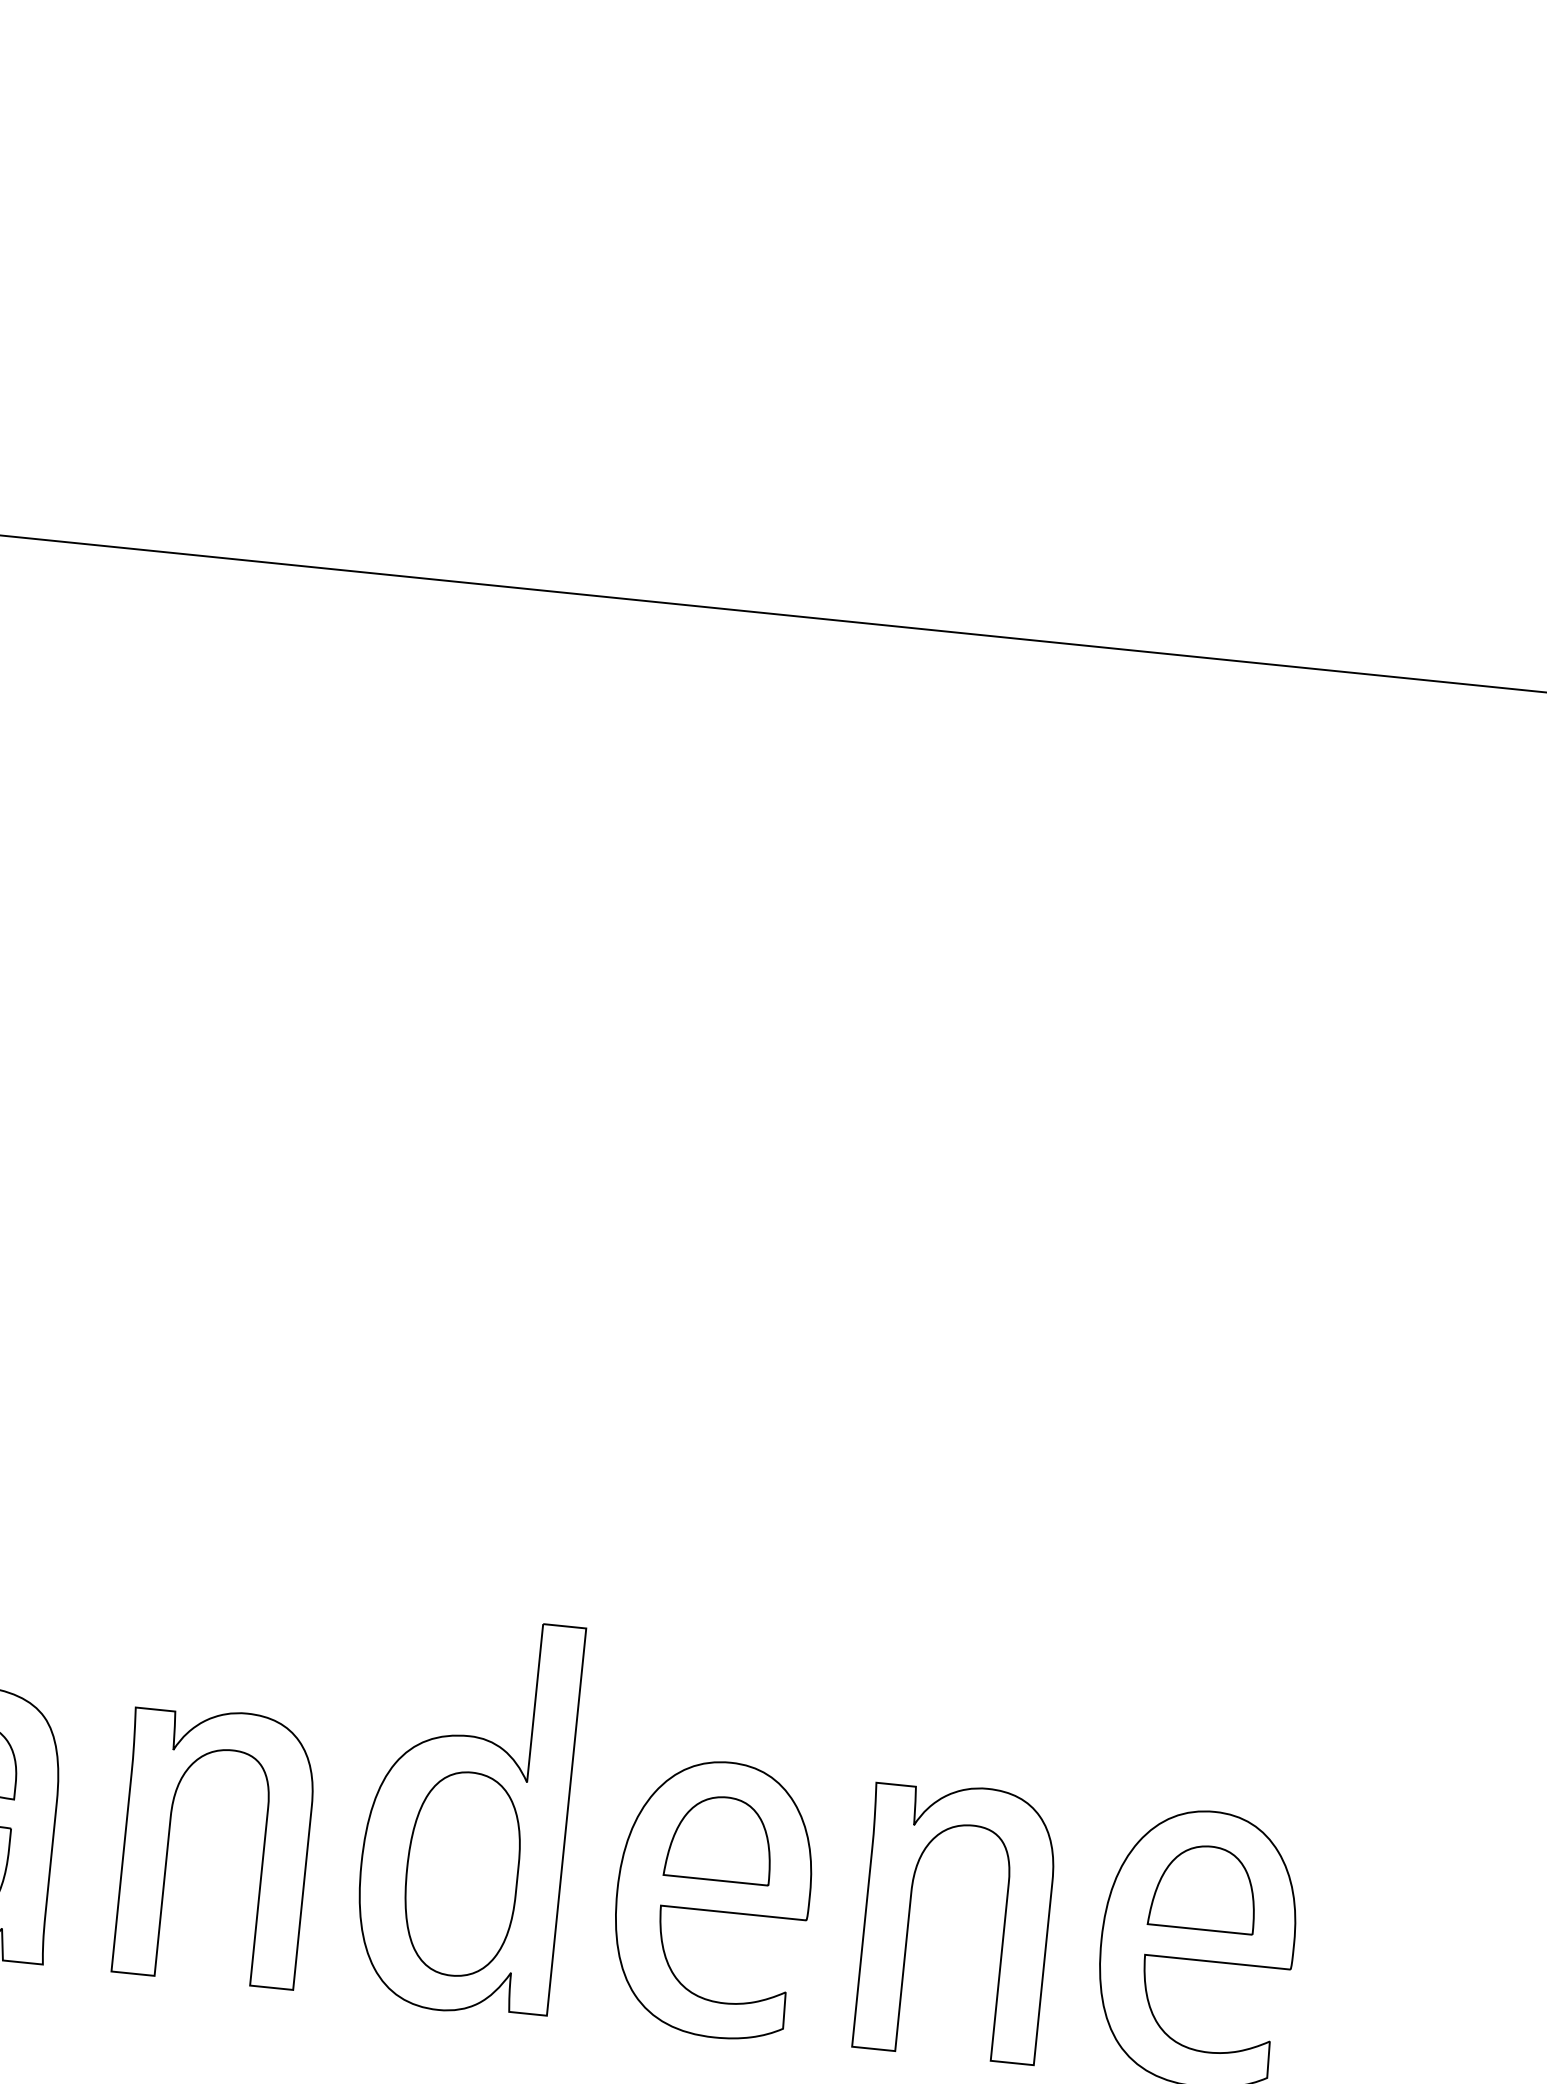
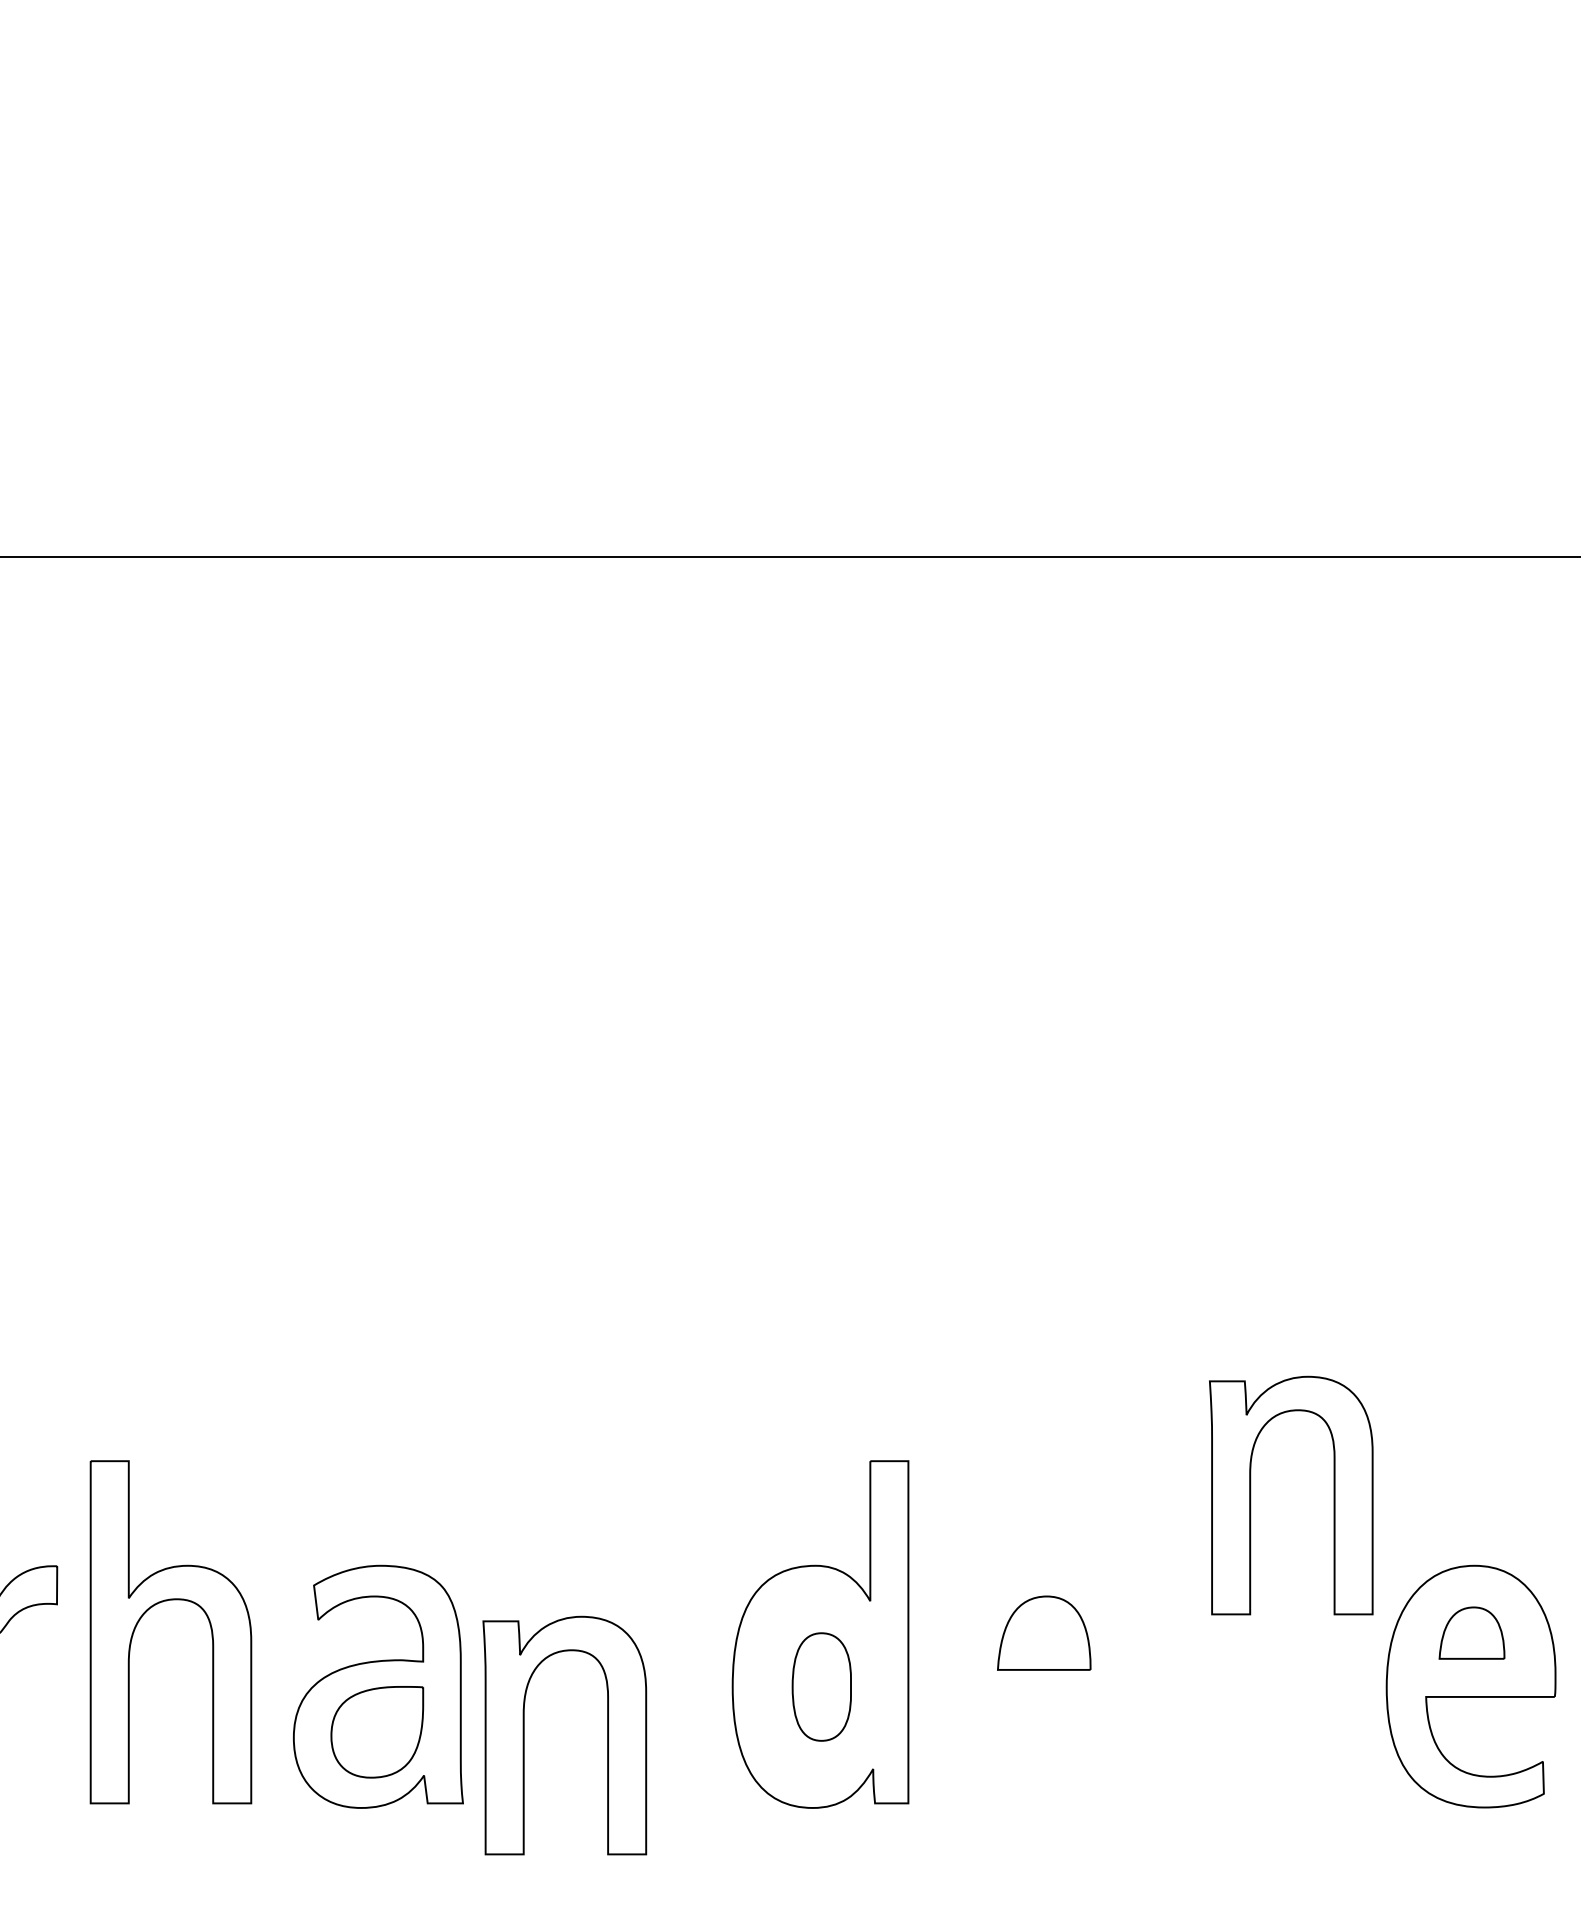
part: (169, 1841) -> (524, 1735), moved
part: (462, 1873) -> (821, 1686), size x0.6
part: (1203, 1887) -> (1471, 1632), size x0.7
part: (713, 1898) -> (1043, 1686), removed
part: (910, 1916) -> (1251, 1495), moved

